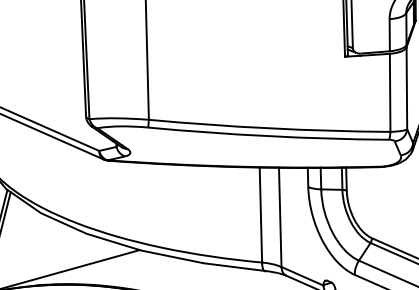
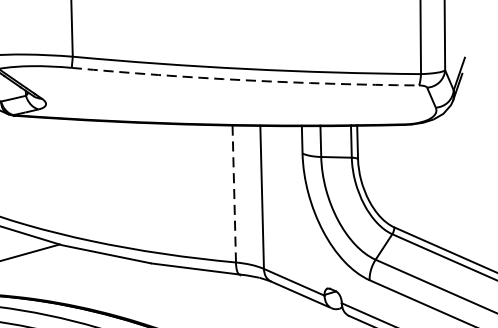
arc: (268, 136) -> (245, 80), solid -> dashed
line: (260, 214) -> (233, 193), solid -> dashed

